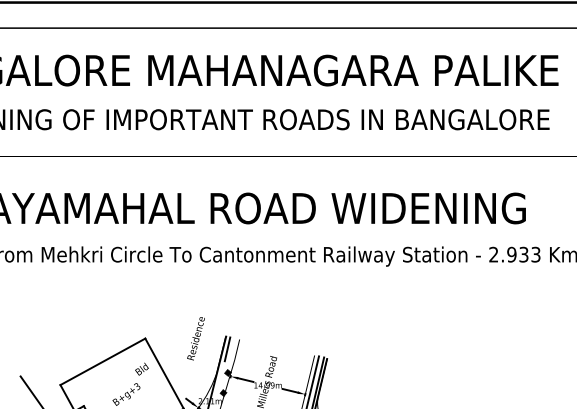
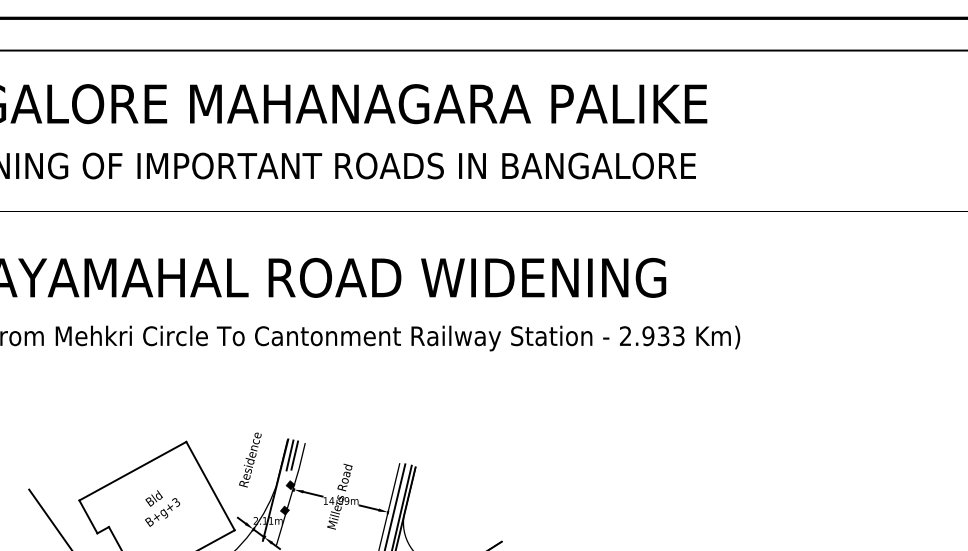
text: (196, 338) -> (250, 459), moved
line: (231, 349) -> (294, 455), added
text: (141, 369) -> (153, 498), moved

